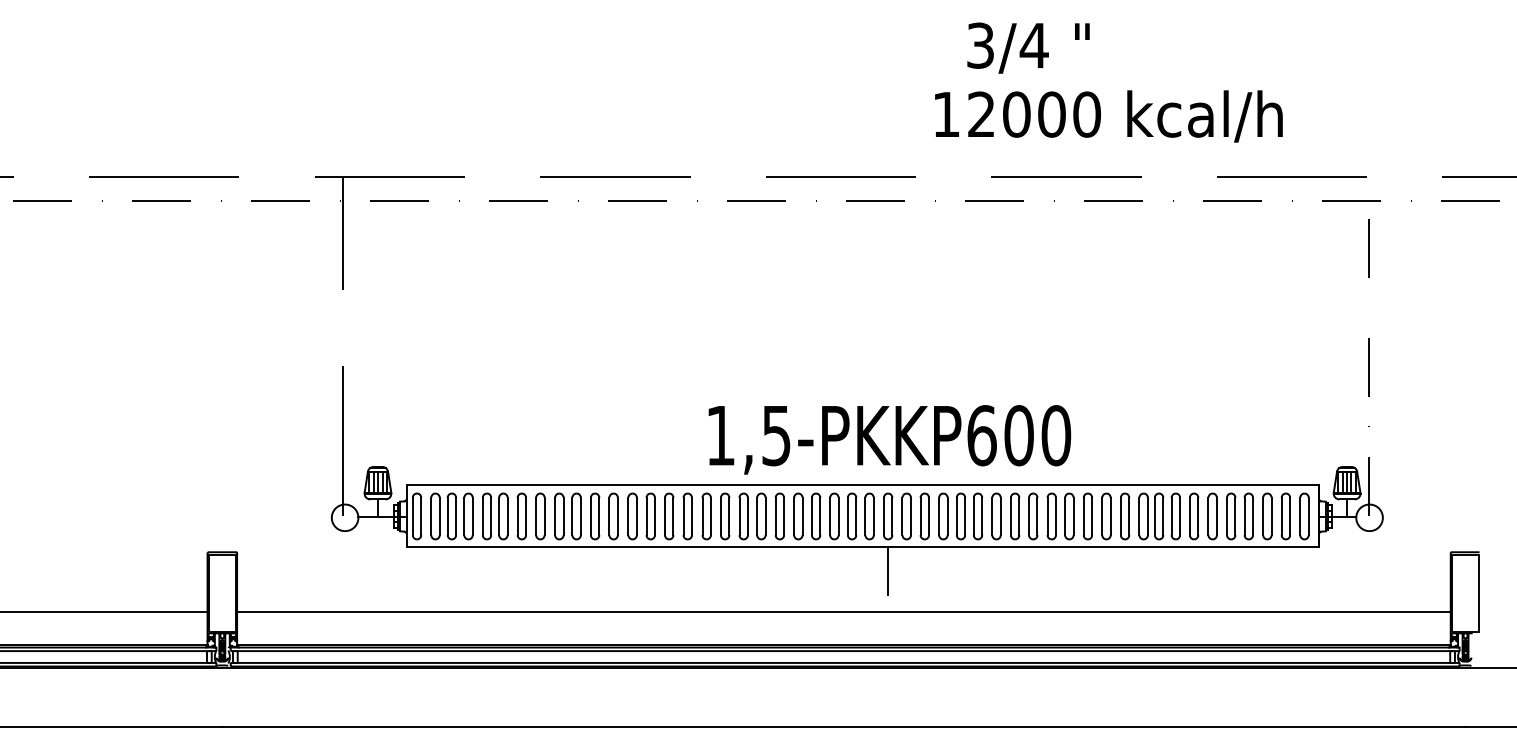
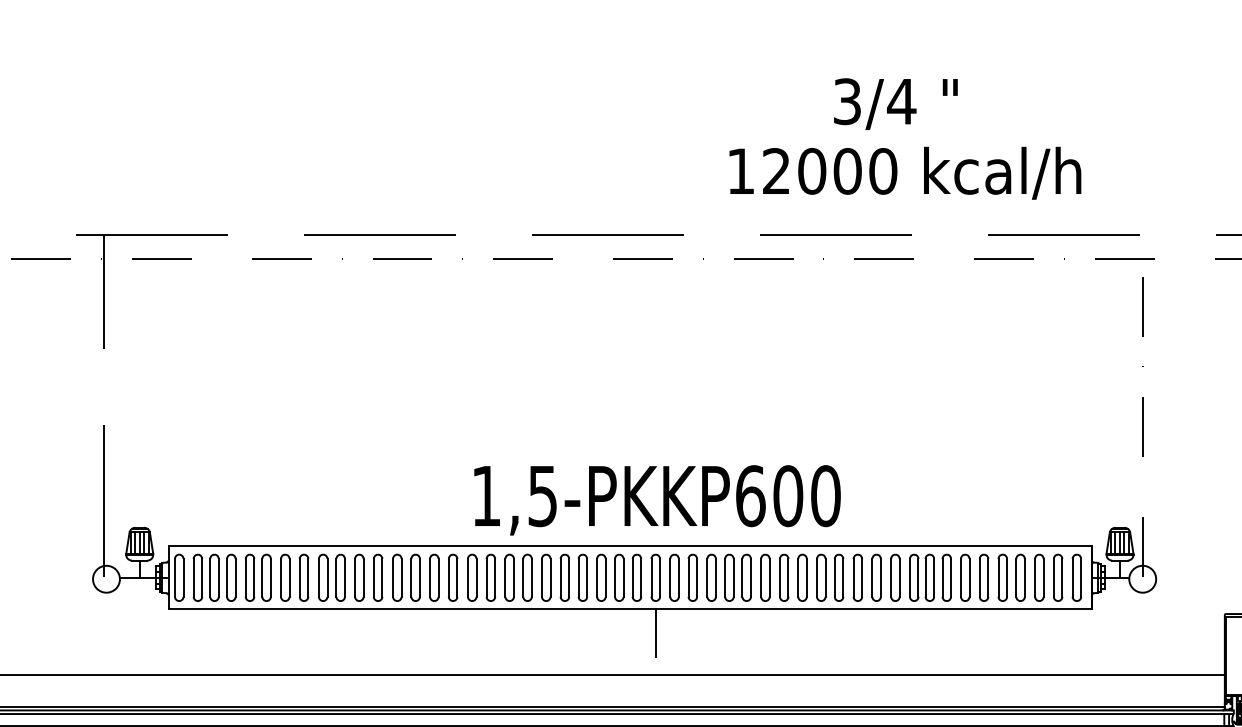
text: (1028, 47) -> (895, 103), moved
text: (1108, 116) -> (904, 173), moved

